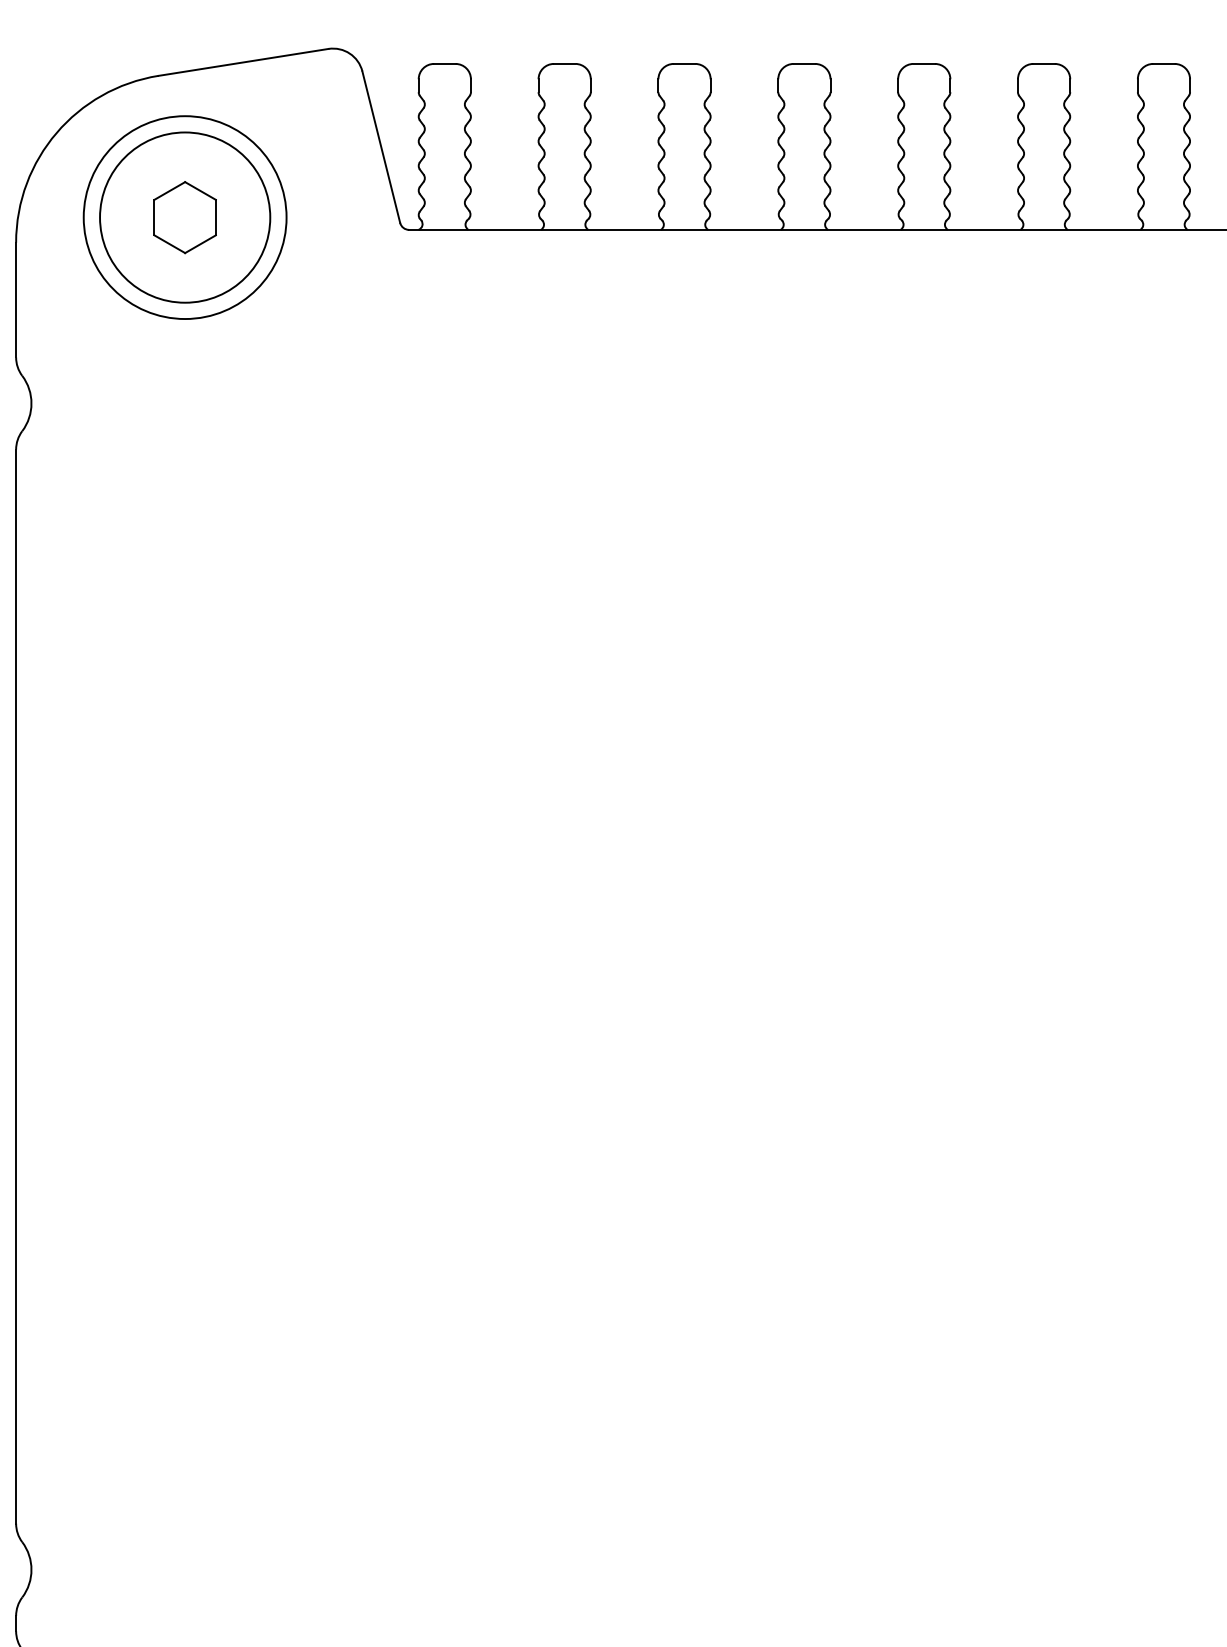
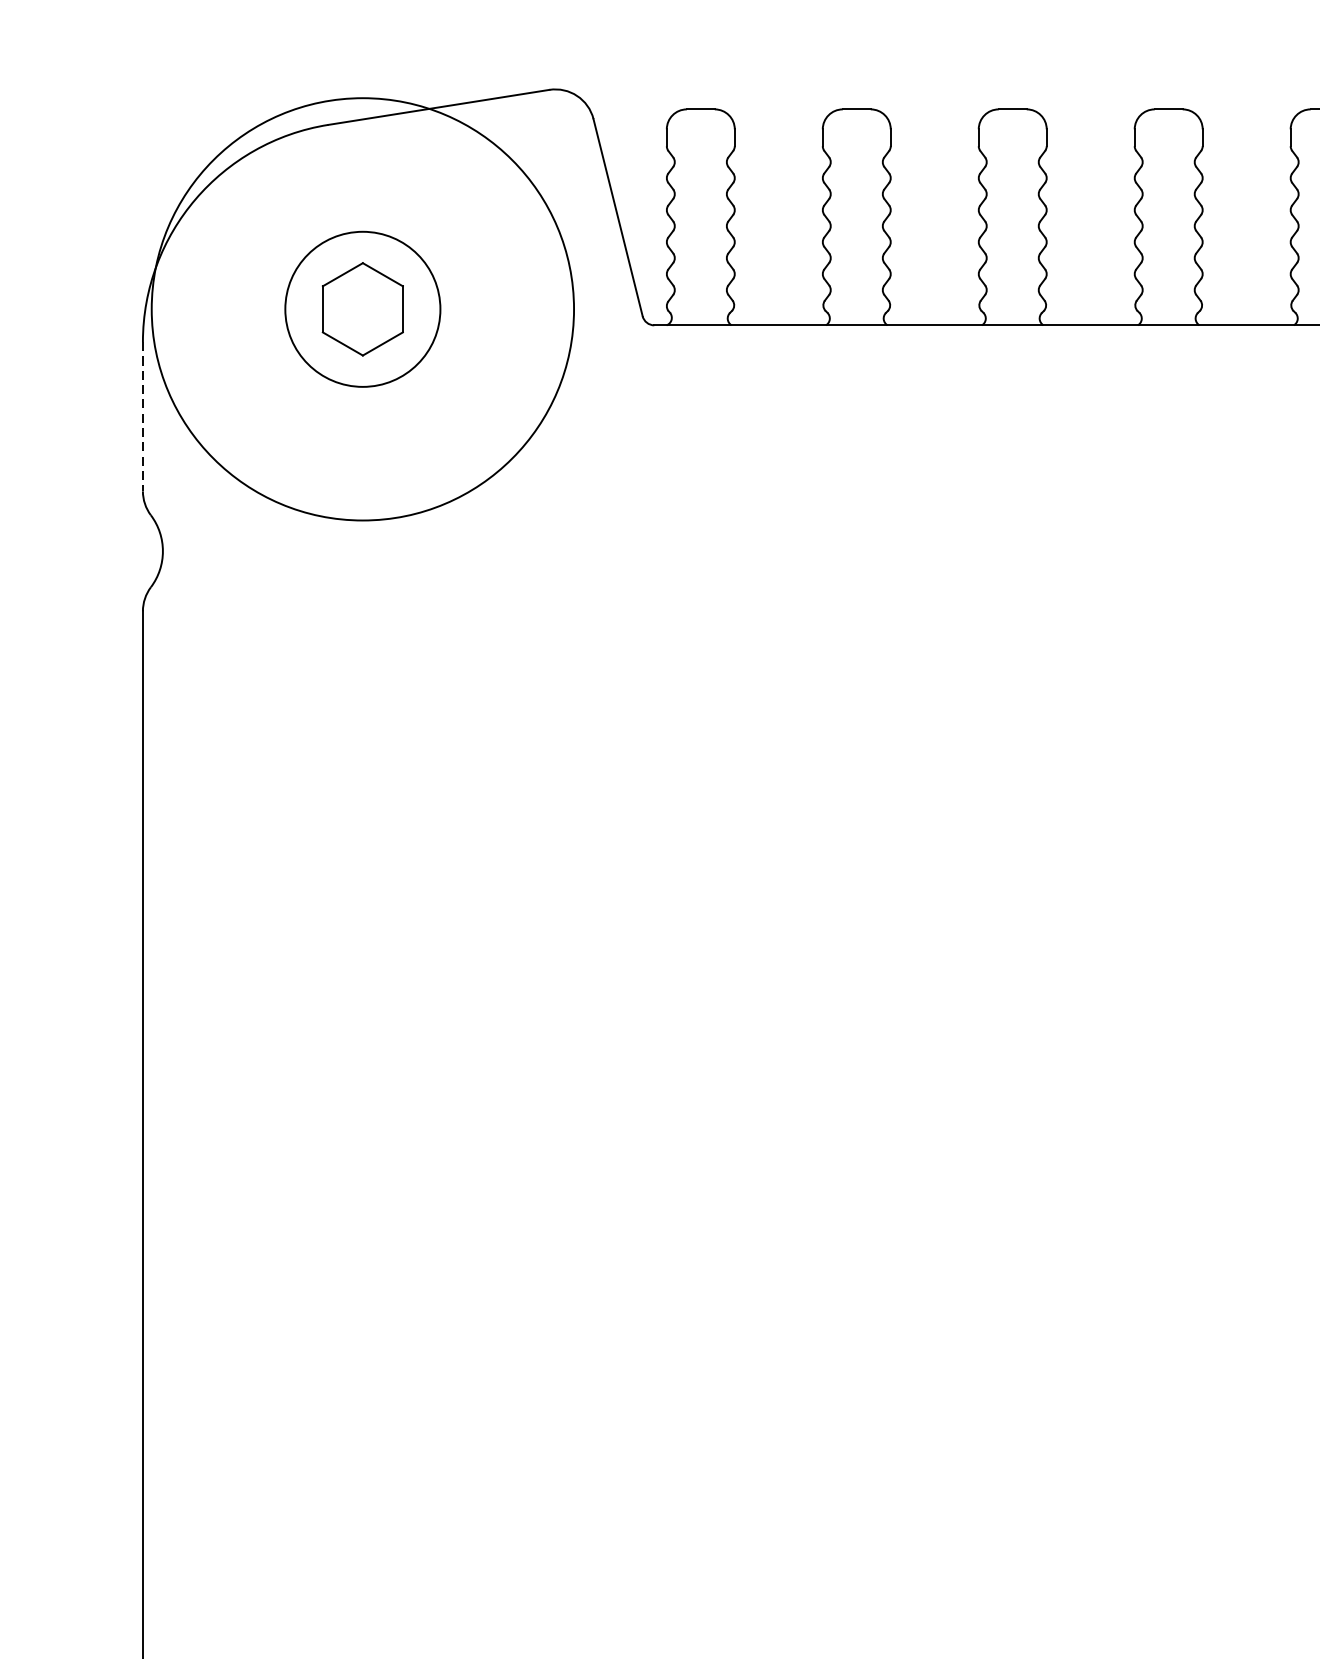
circle: (184, 217) -> (362, 309), size x1.6
circle: (185, 217) -> (363, 309), size x0.7
line: (16, 300) -> (143, 417), solid -> dashed

